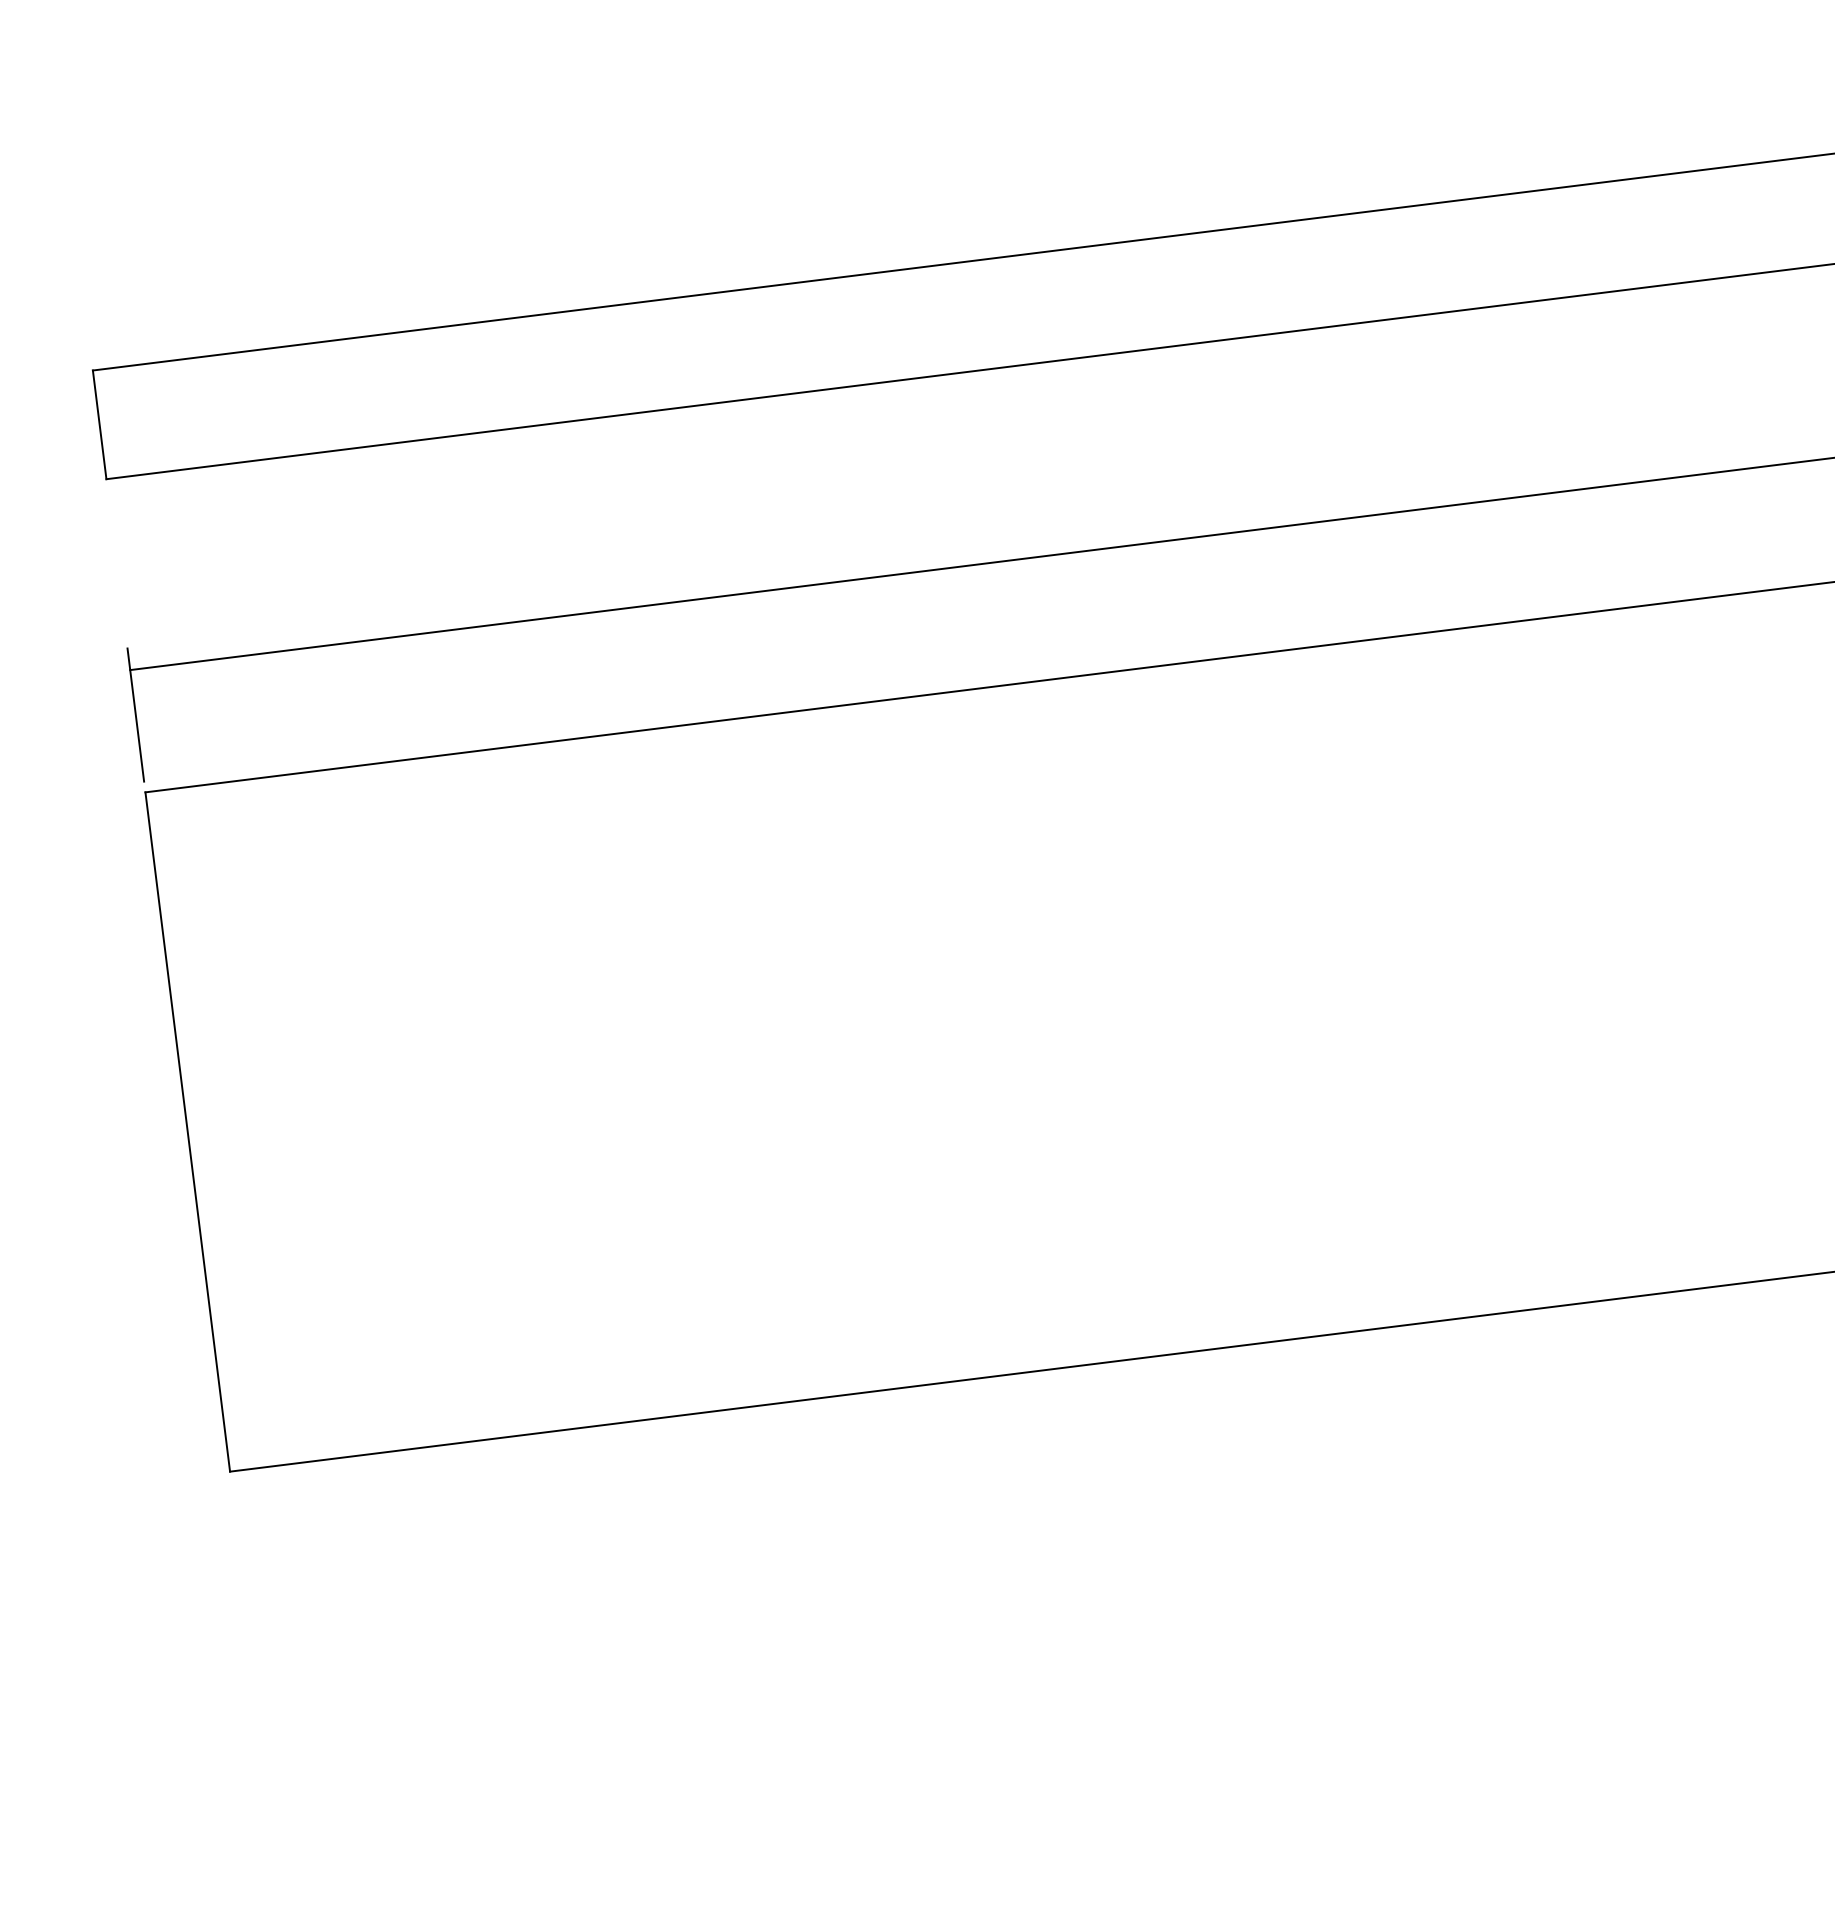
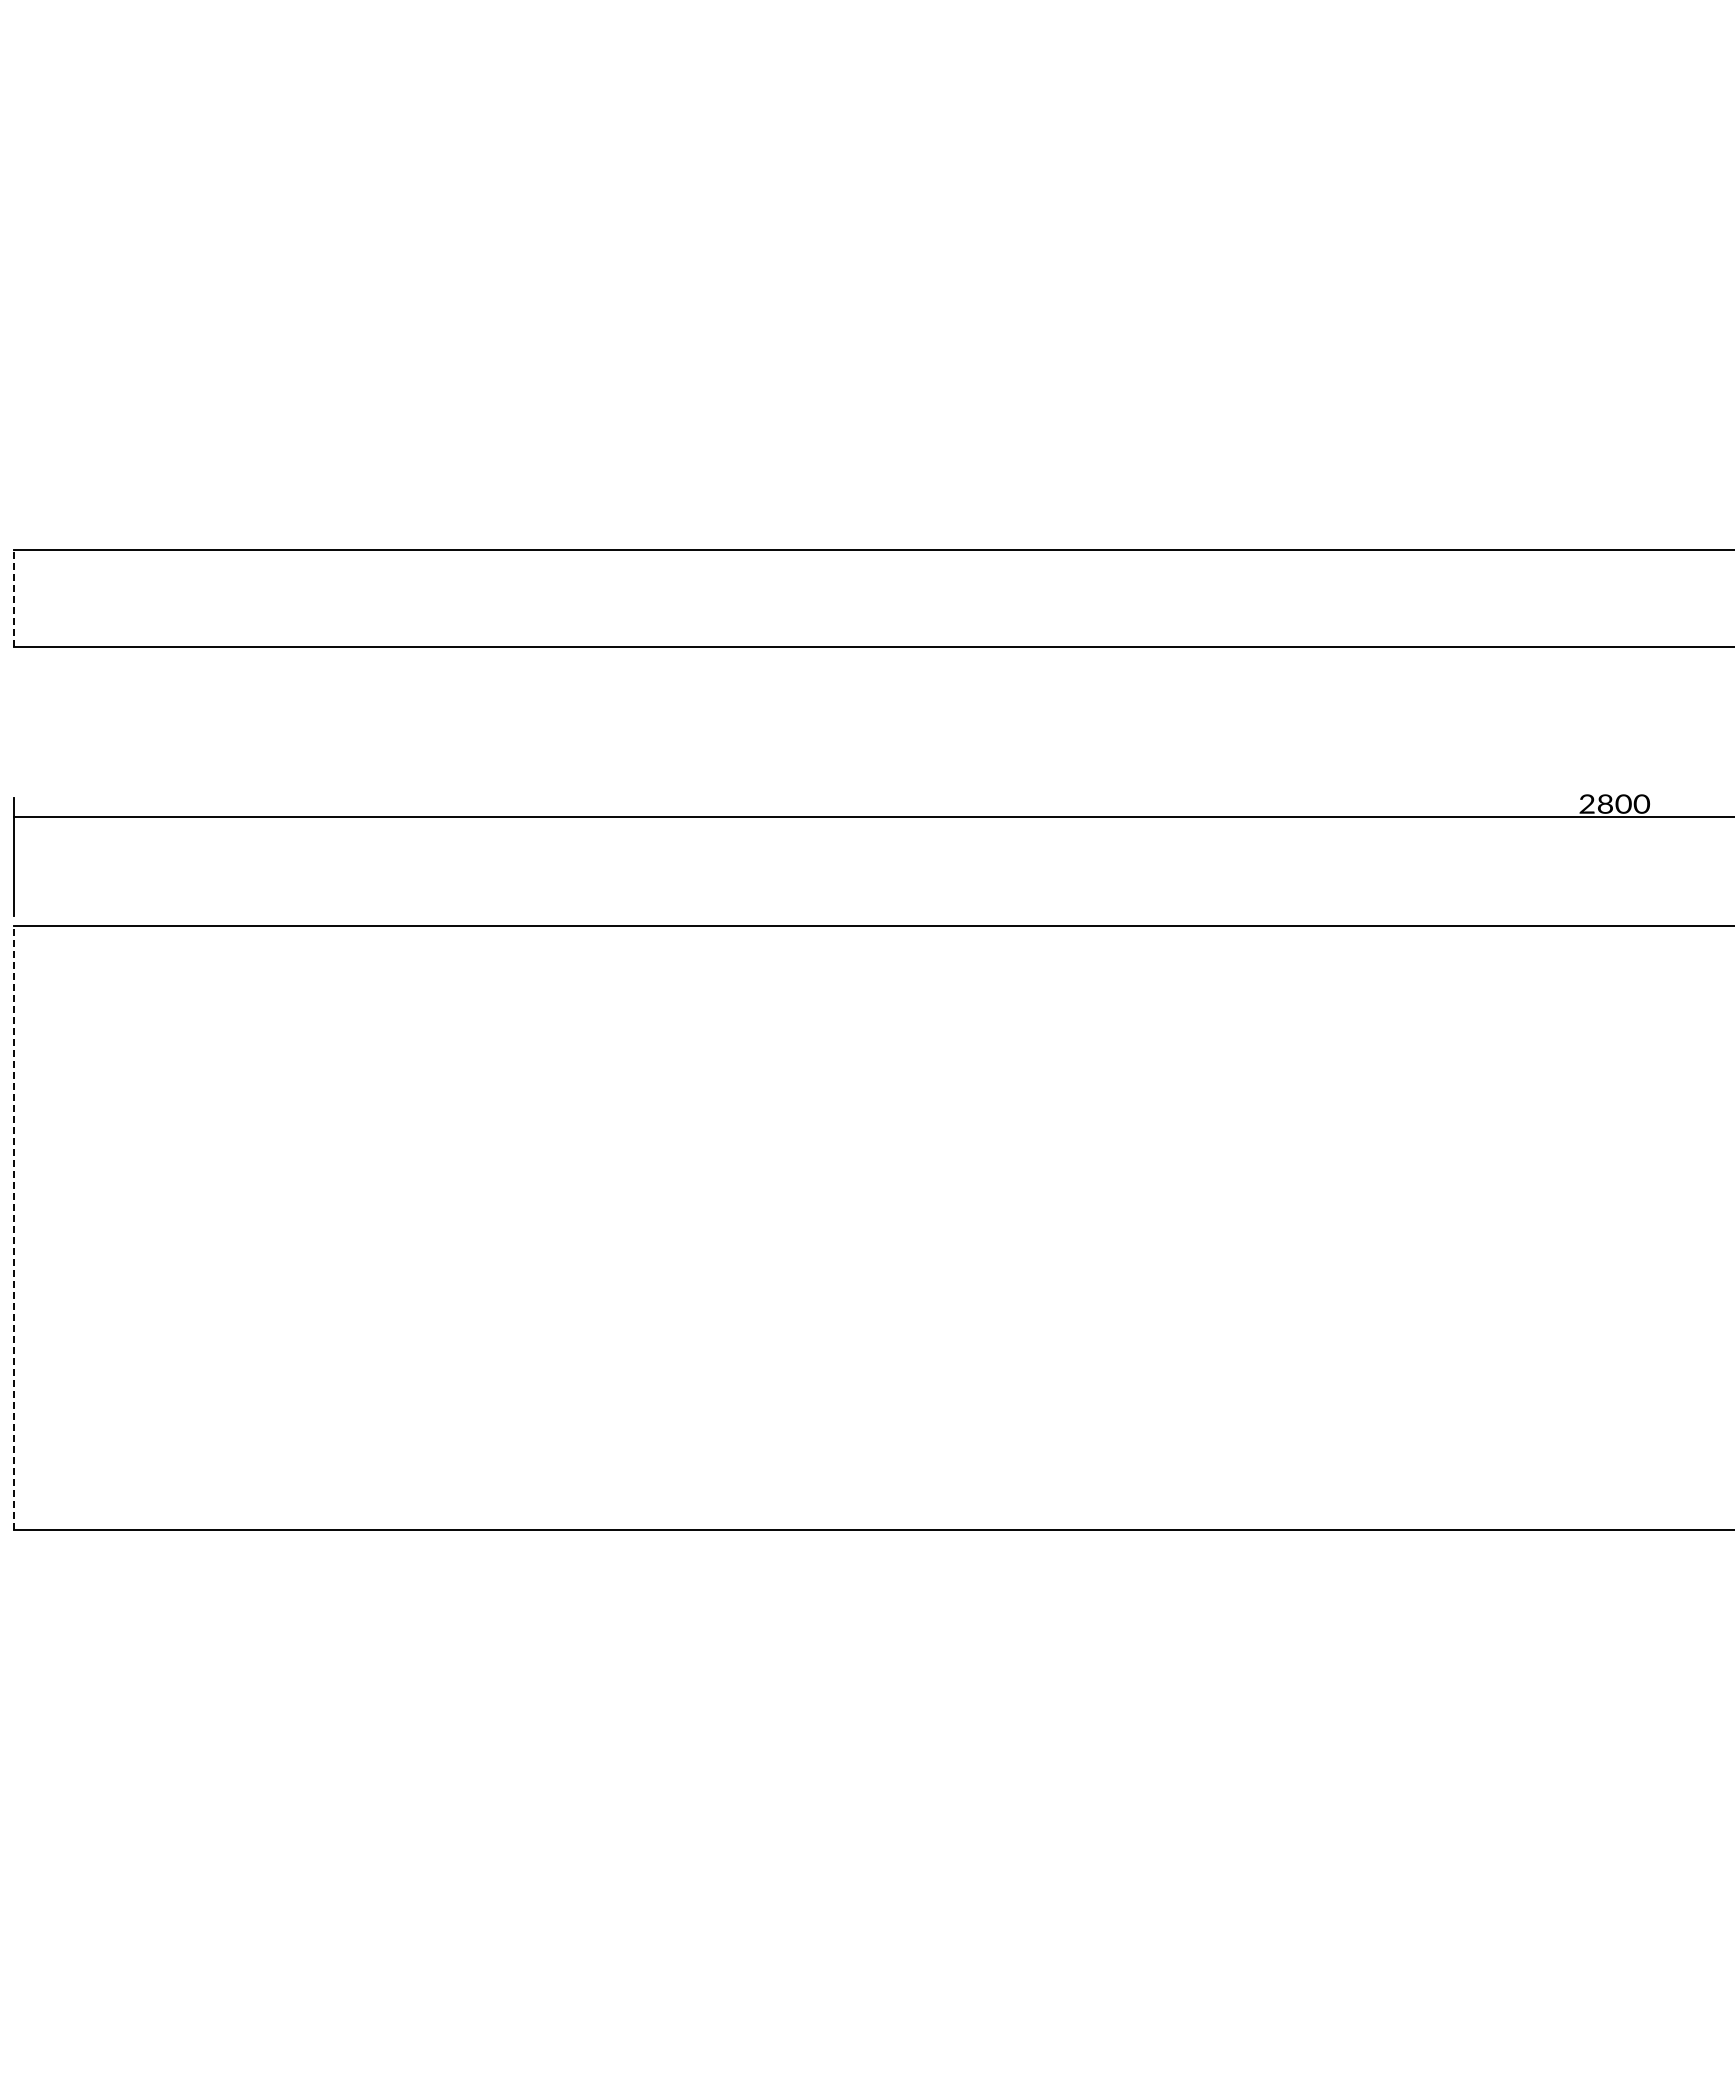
line: (99, 424) -> (14, 598), solid -> dashed
line: (187, 1131) -> (14, 1227), solid -> dashed

